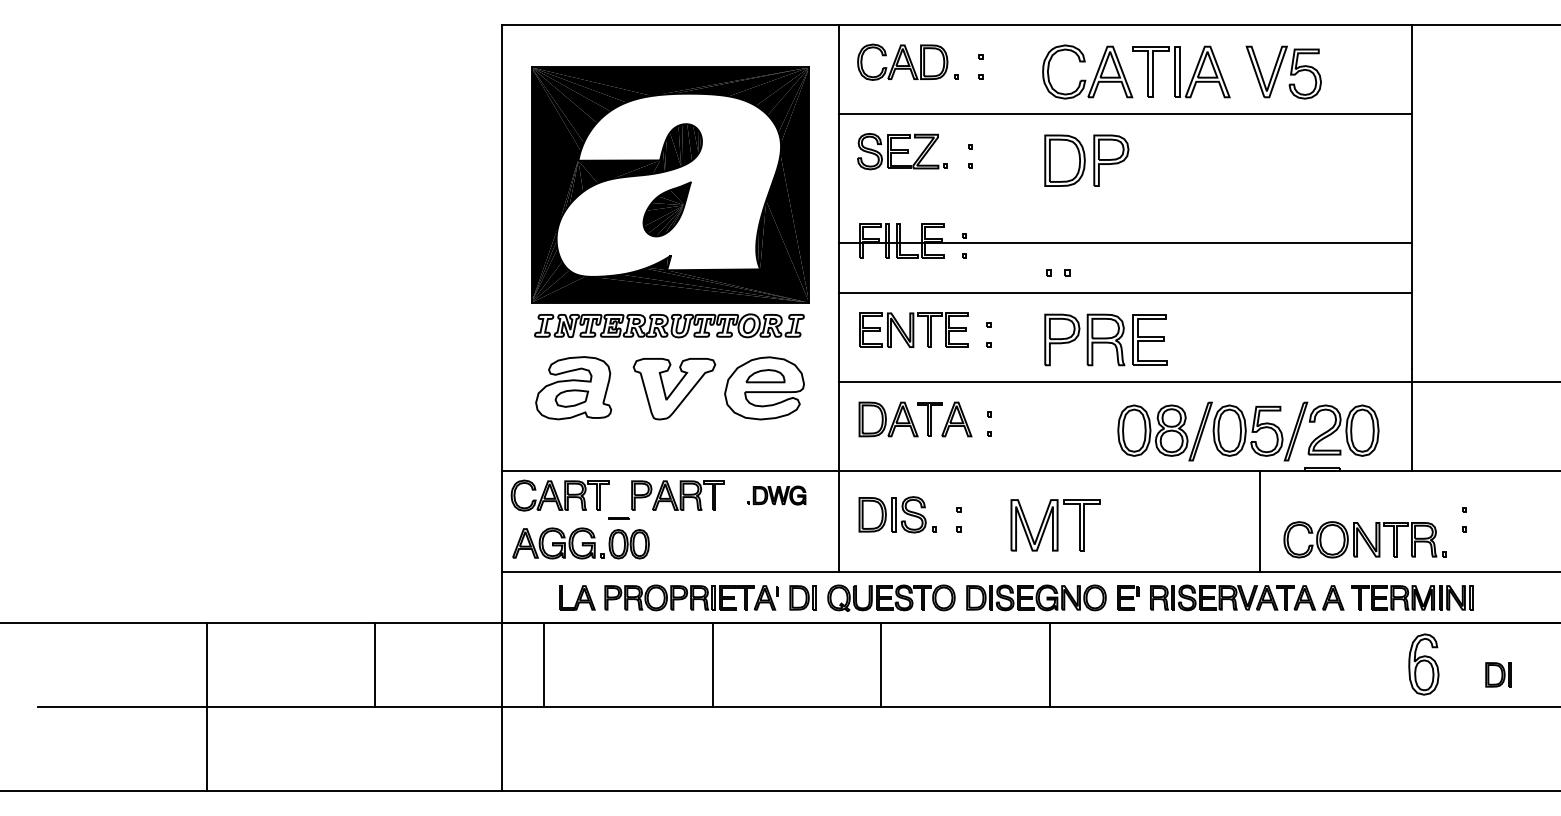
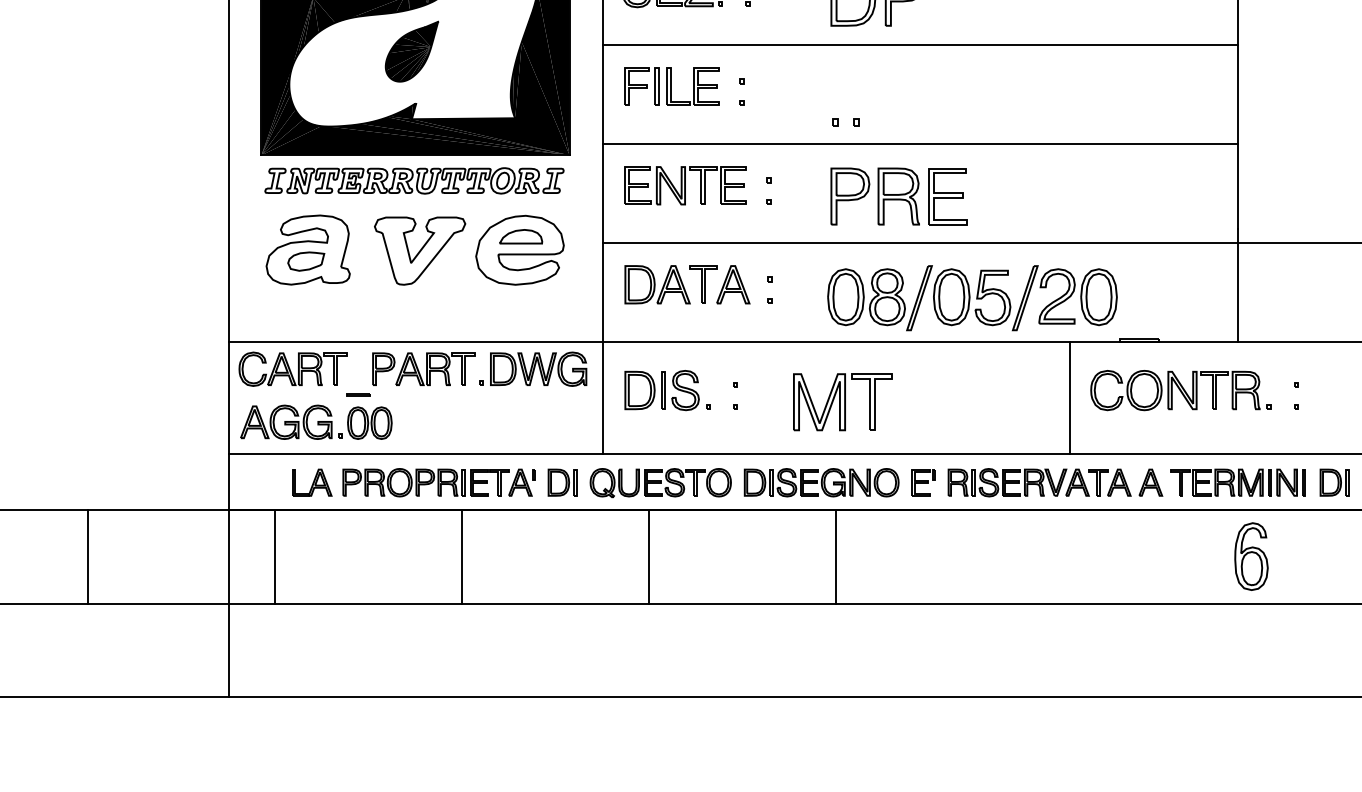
line: (1124, 243) -> (919, 45), moved
part: (1248, 431) -> (972, 298), moved
part: (776, 495) -> (533, 369), size x1.67
part: (1364, 539) -> (1180, 390), moved
part: (1498, 674) -> (1334, 482), moved

